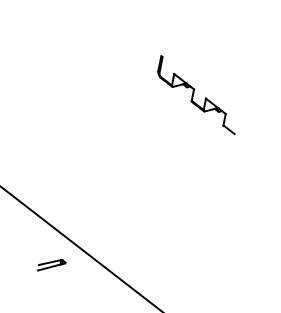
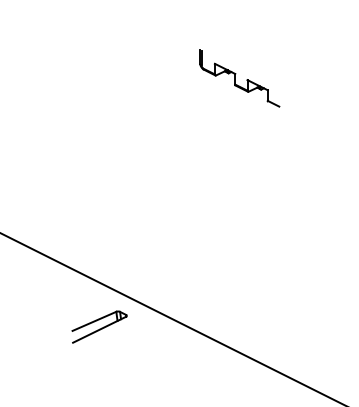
part: (197, 95) -> (239, 78), size x0.71
part: (51, 265) -> (99, 326), size x1.67

